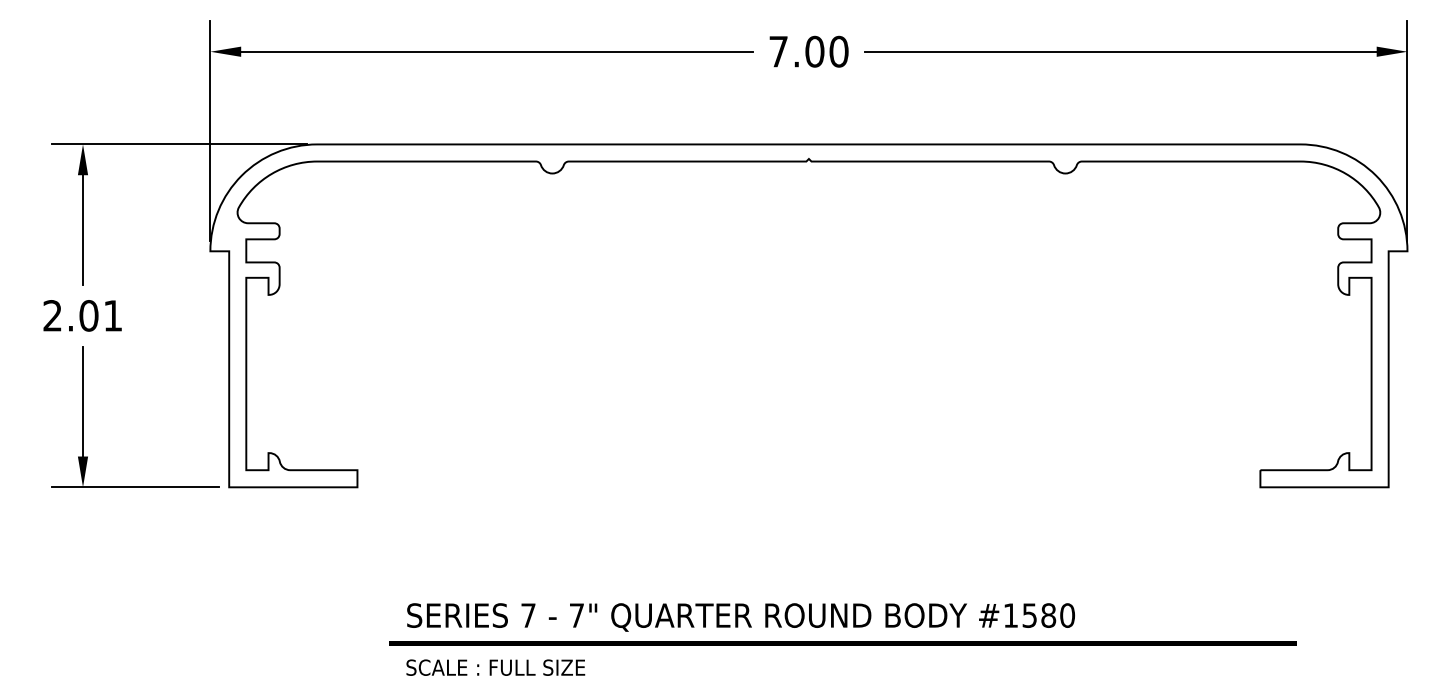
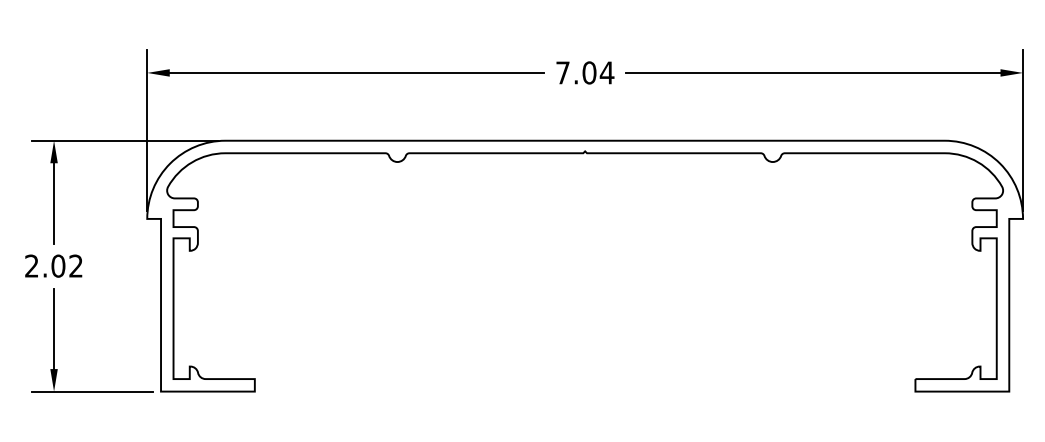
text: (838, 51) -> (606, 72), 7.00 -> 7.04
text: (112, 315) -> (75, 265), 2.01 -> 2.02

